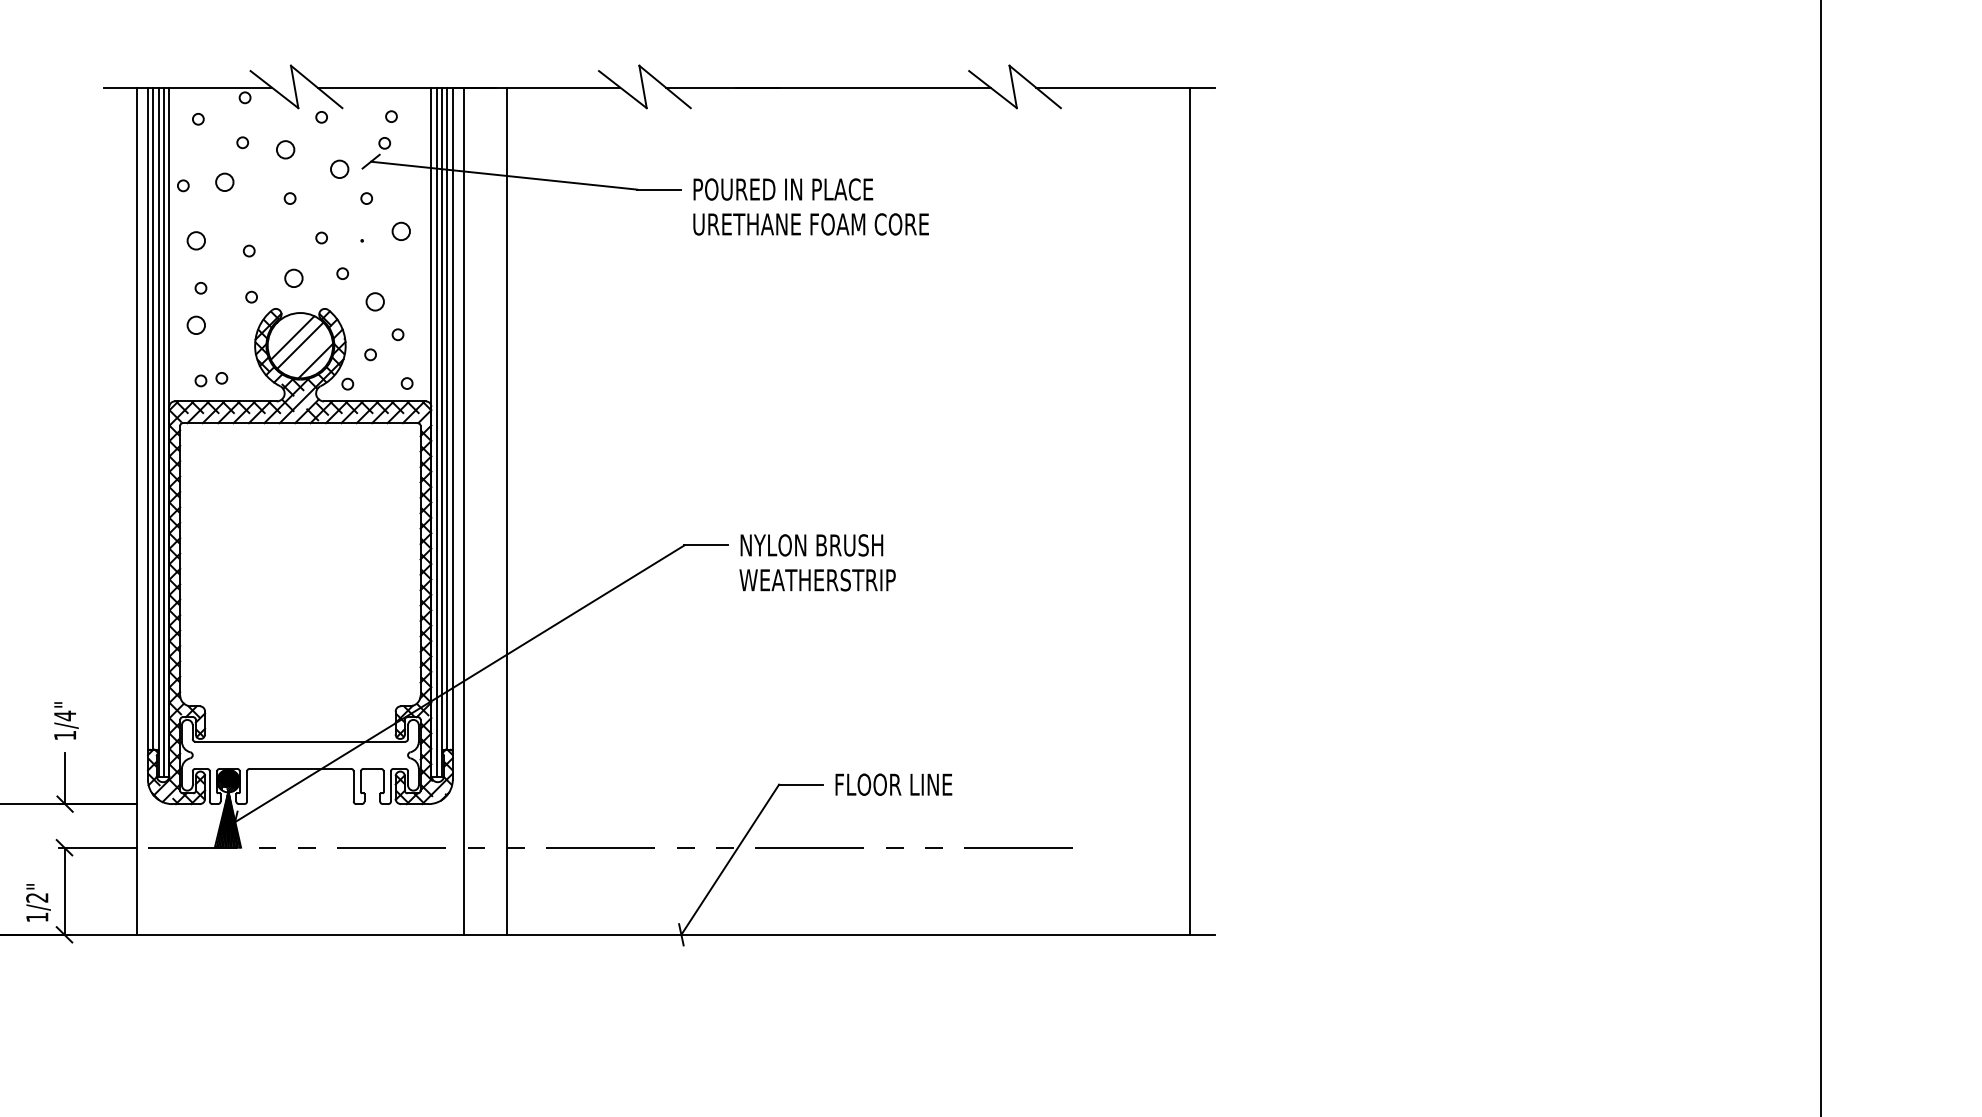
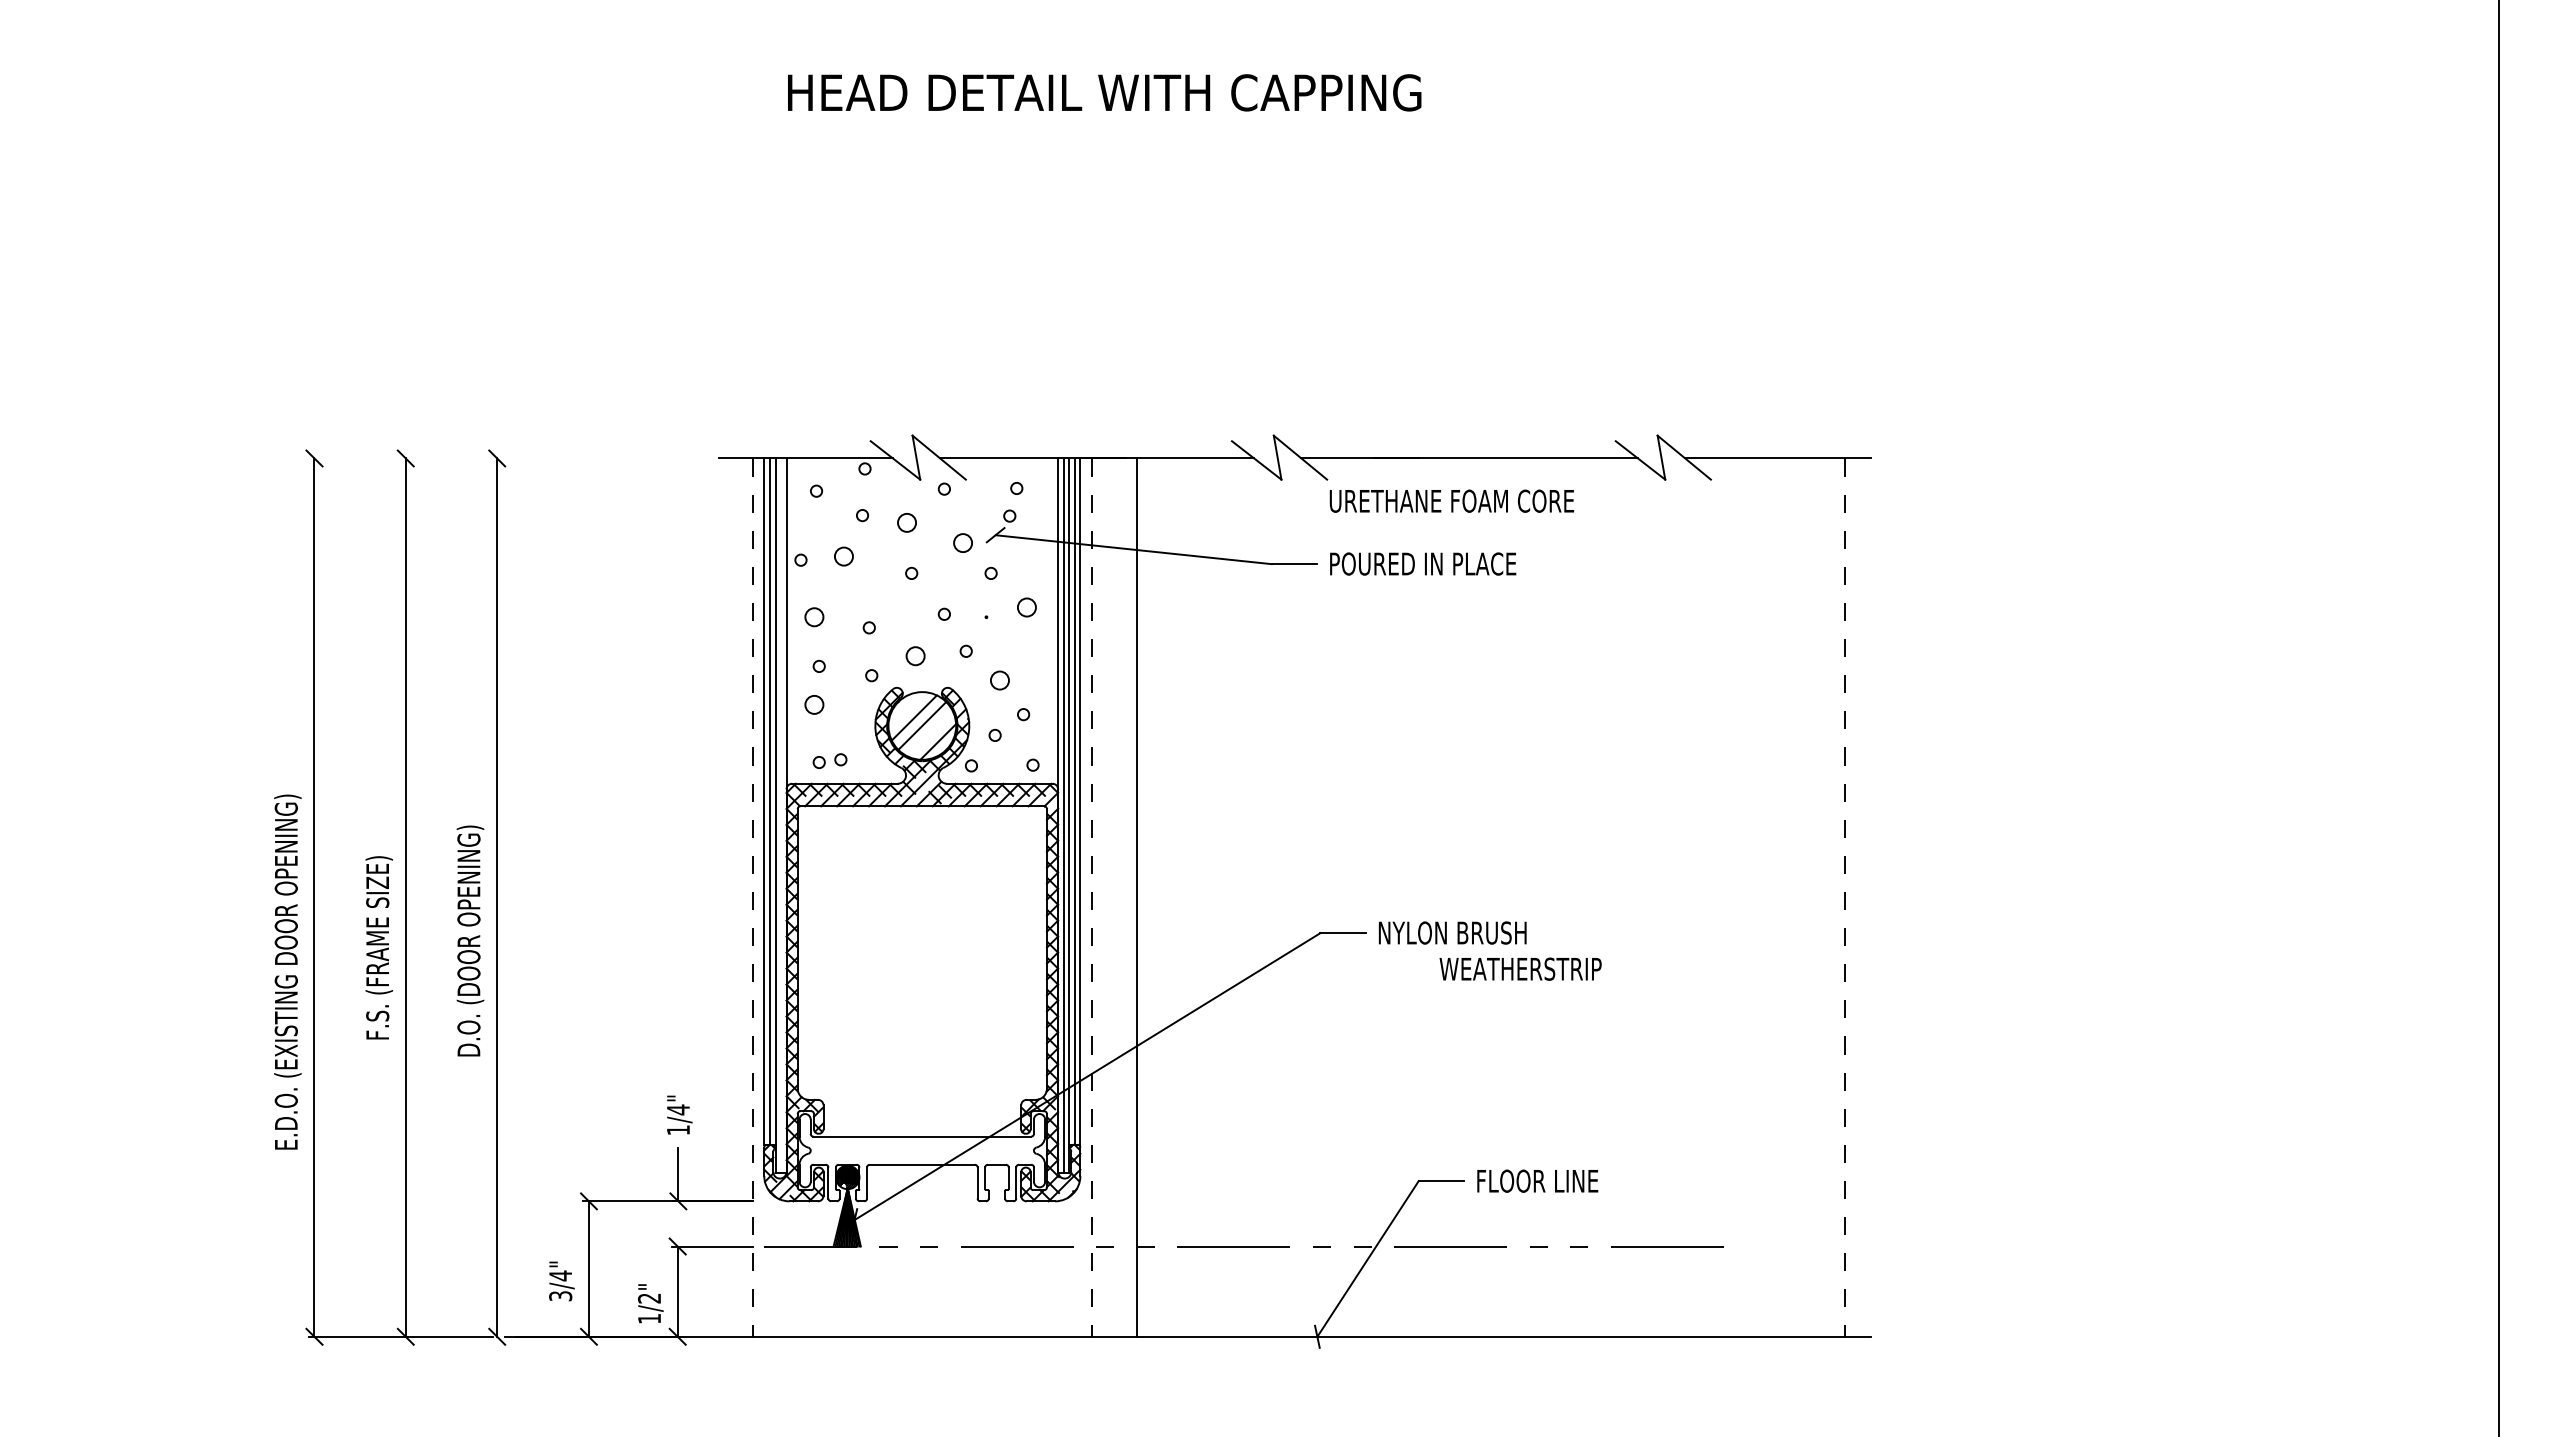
text: (810, 223) -> (1451, 500), moved
line: (164, 432) -> (781, 815), removed
line: (137, 512) -> (753, 898), solid -> dashed
line: (463, 512) -> (1091, 898), solid -> dashed
line: (1190, 512) -> (1845, 898), solid -> dashed
text: (817, 579) -> (1520, 968), moved

